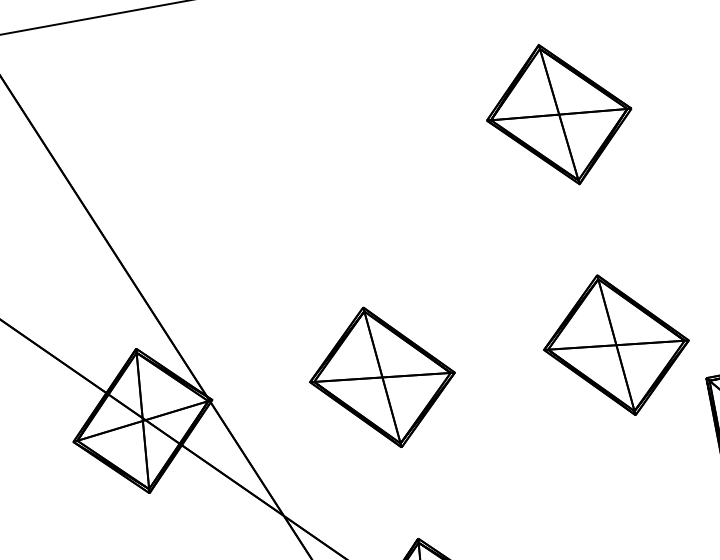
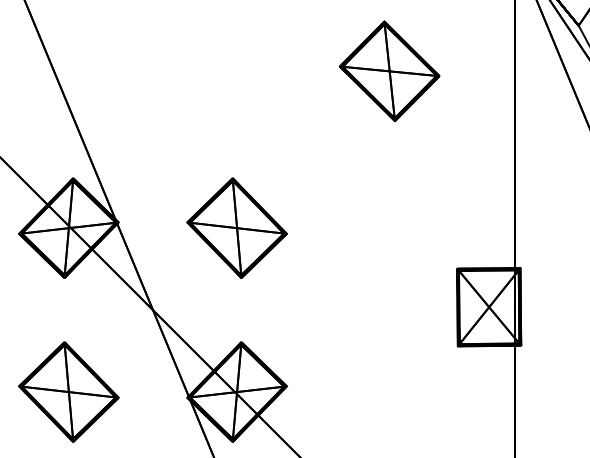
part: (615, 344) -> (399, 234), removed

